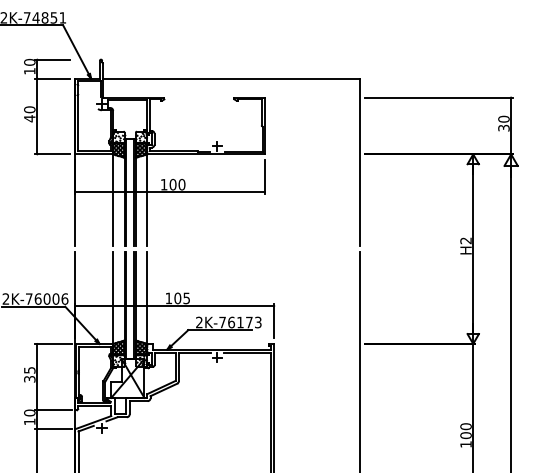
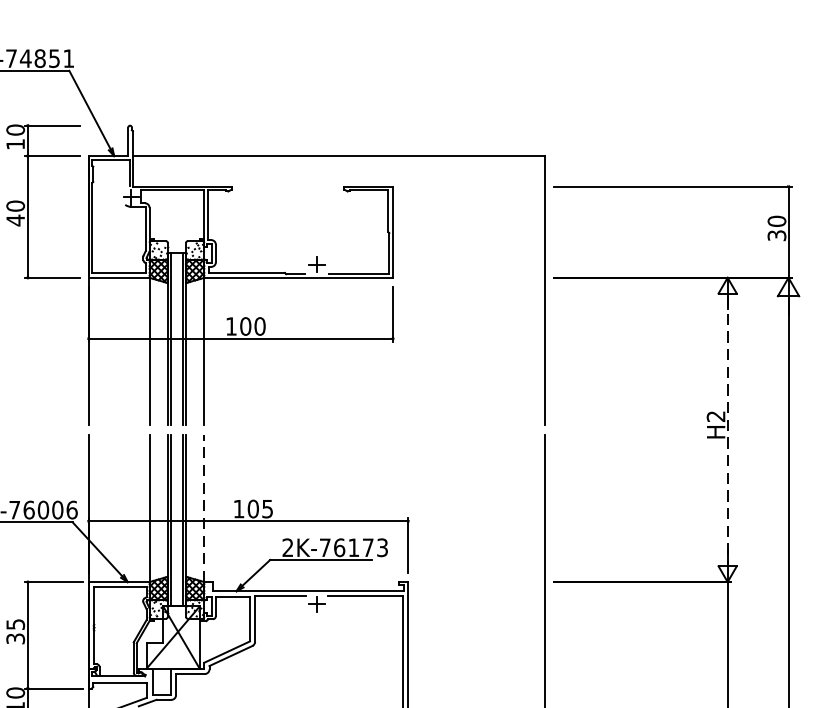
line: (473, 249) -> (728, 430), solid -> dashed
line: (147, 297) -> (204, 507), solid -> dashed

